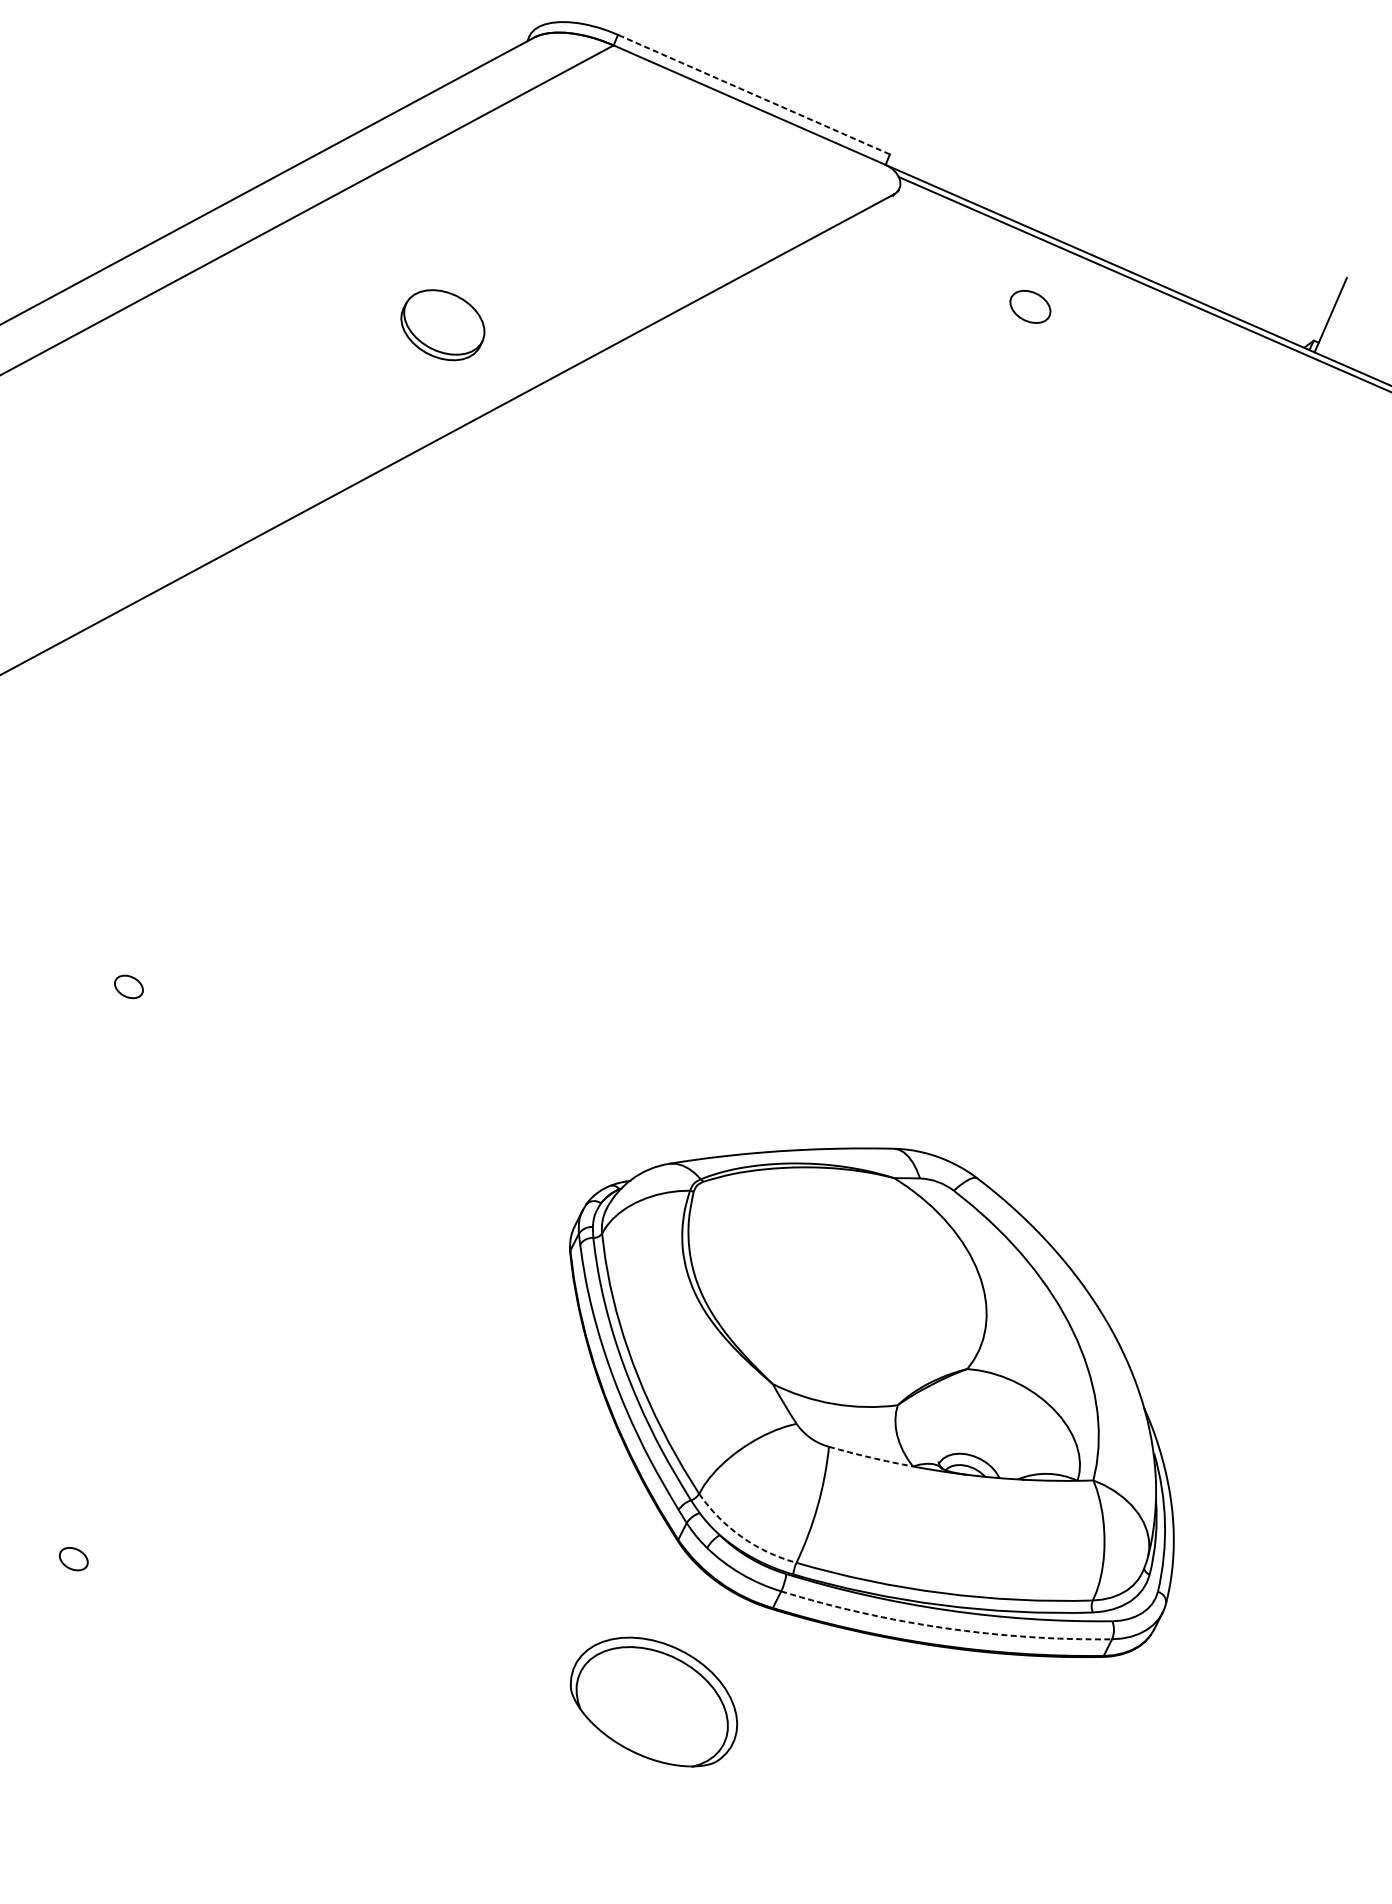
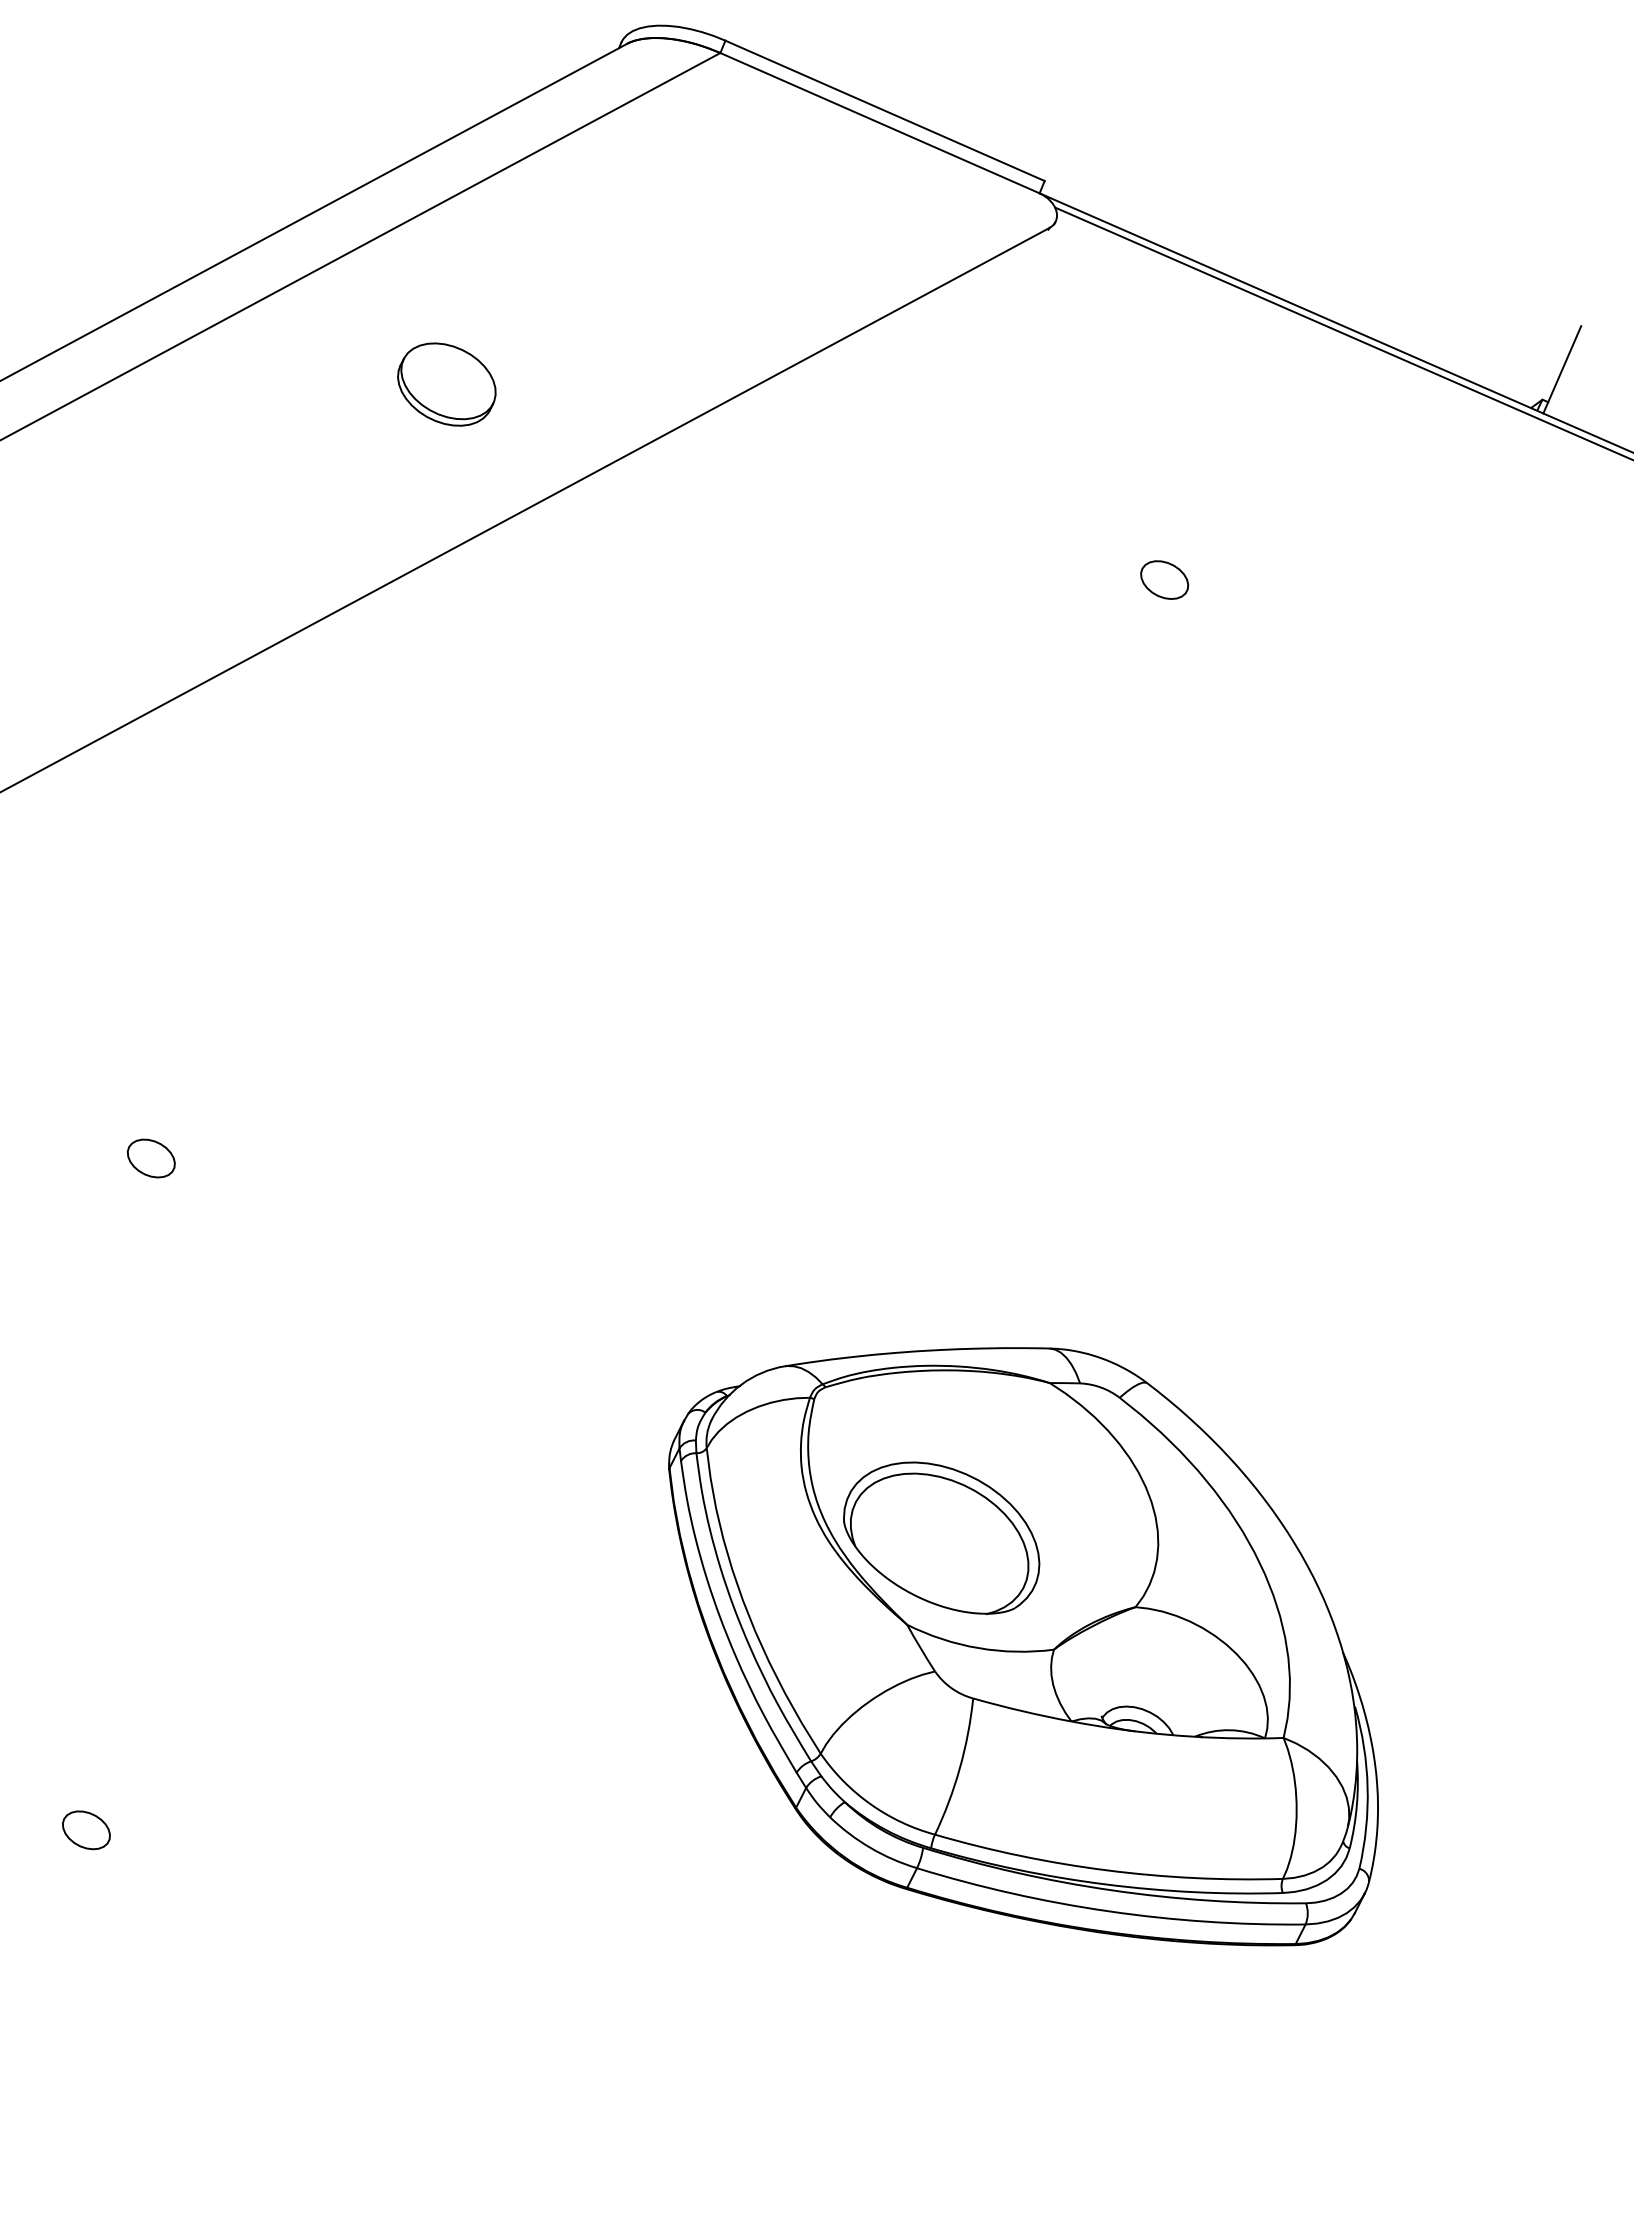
line: (753, 94) -> (884, 110), dashed -> solid
part: (1030, 306) -> (1164, 579), moved
part: (442, 325) -> (446, 384), moved
part: (128, 986) -> (150, 1158), size x1.43
arc: (871, 1457) -> (1022, 1711), dashed -> solid
arc: (741, 1537) -> (870, 1804), dashed -> solid
part: (73, 1559) -> (86, 1830), size x1.43
arc: (945, 1628) -> (1109, 1911), dashed -> solid
part: (653, 1702) -> (941, 1538), moved

